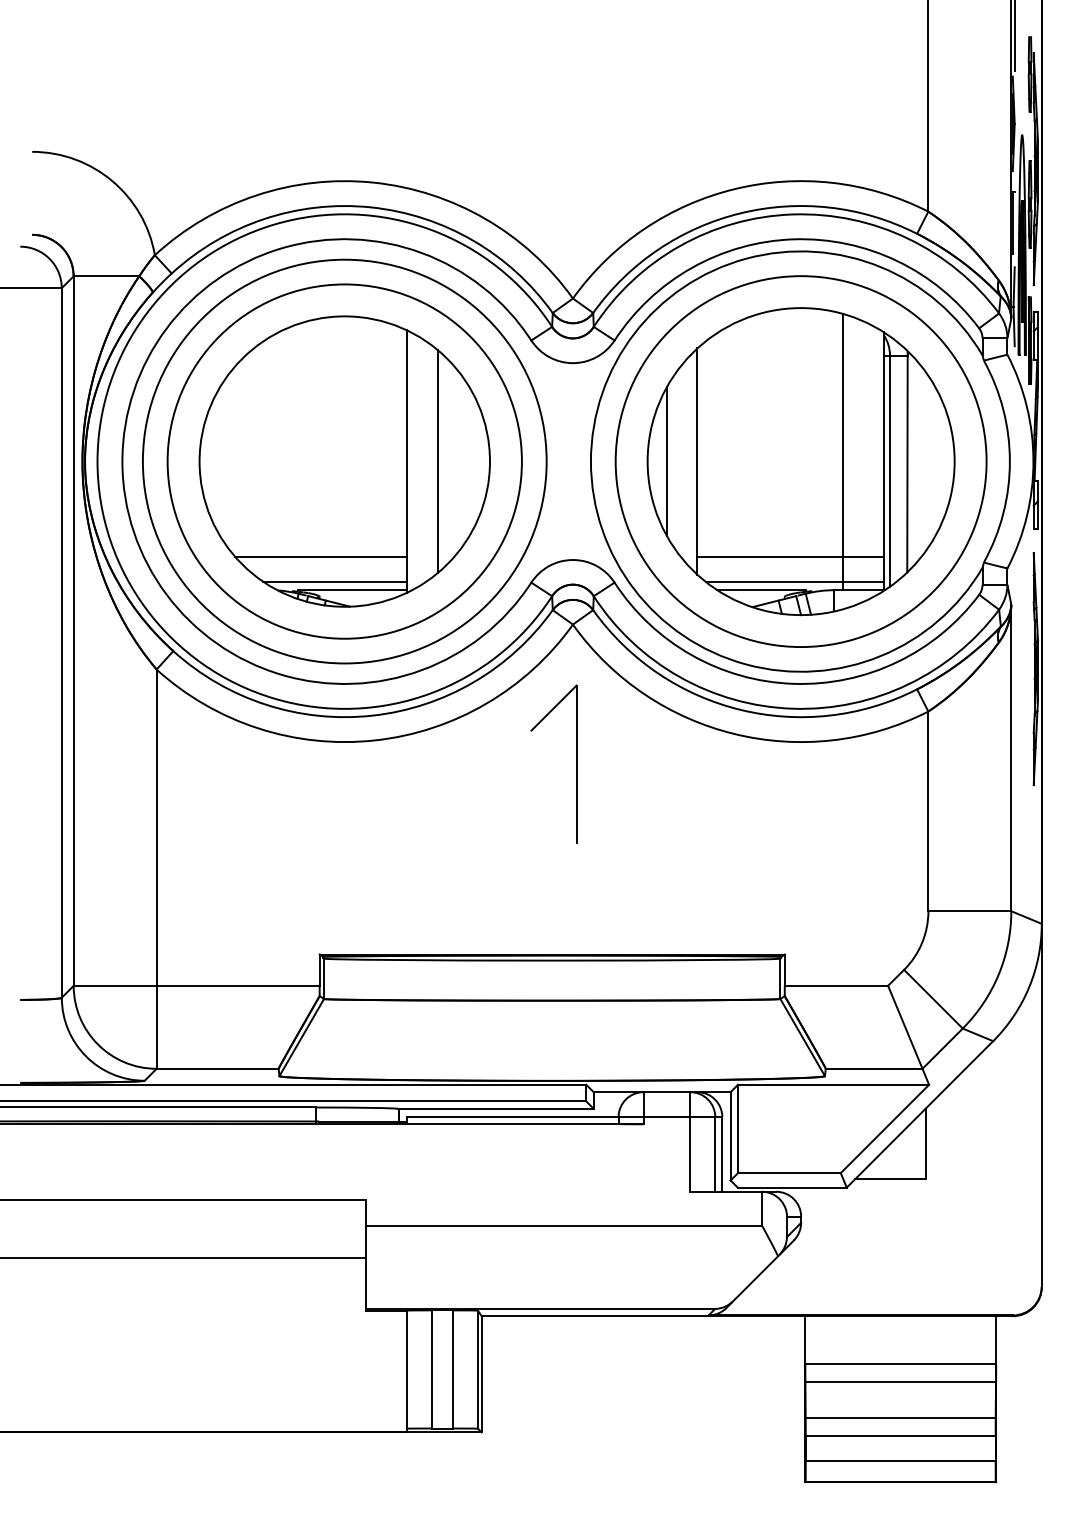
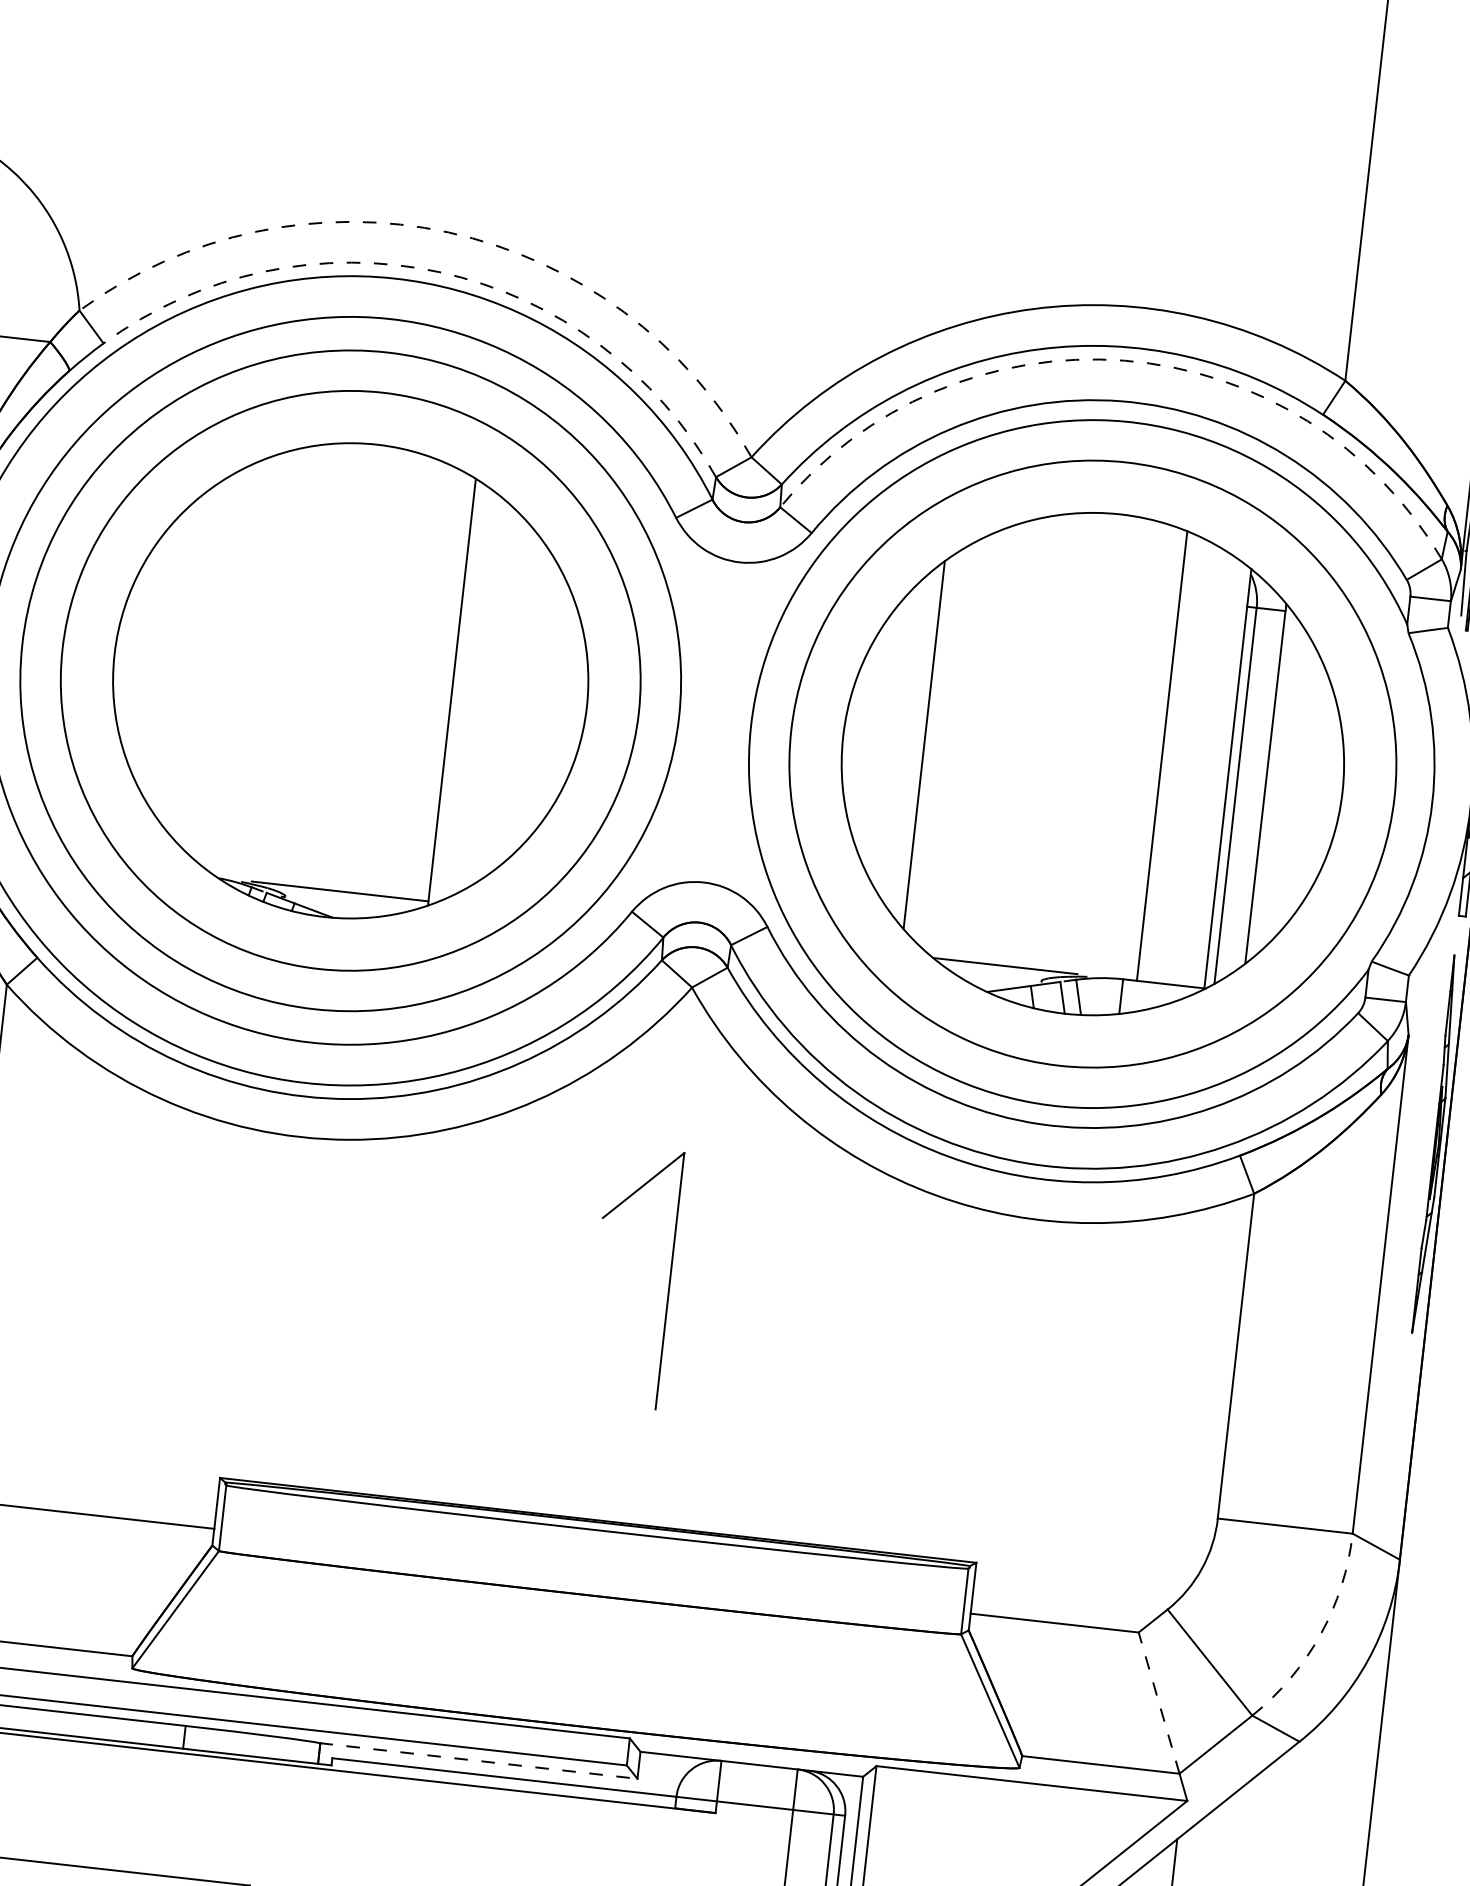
arc: (373, 182) -> (448, 232), solid -> dashed
arc: (371, 207) -> (440, 272), solid -> dashed
arc: (792, 214) -> (1123, 360), solid -> dashed
line: (437, 461) -> (501, 697), removed
line: (666, 461) -> (873, 739), removed
line: (321, 557) -> (295, 832), removed
line: (790, 557) -> (1058, 918), removed
line: (335, 581) -> (313, 874), removed
line: (794, 581) -> (1060, 957), removed
part: (576, 763) -> (670, 1279), moved
arc: (998, 974) -> (1320, 1634), solid -> dashed
line: (905, 1027) -> (1159, 1703), solid -> dashed
line: (495, 1108) -> (477, 1760), solid -> dashed

